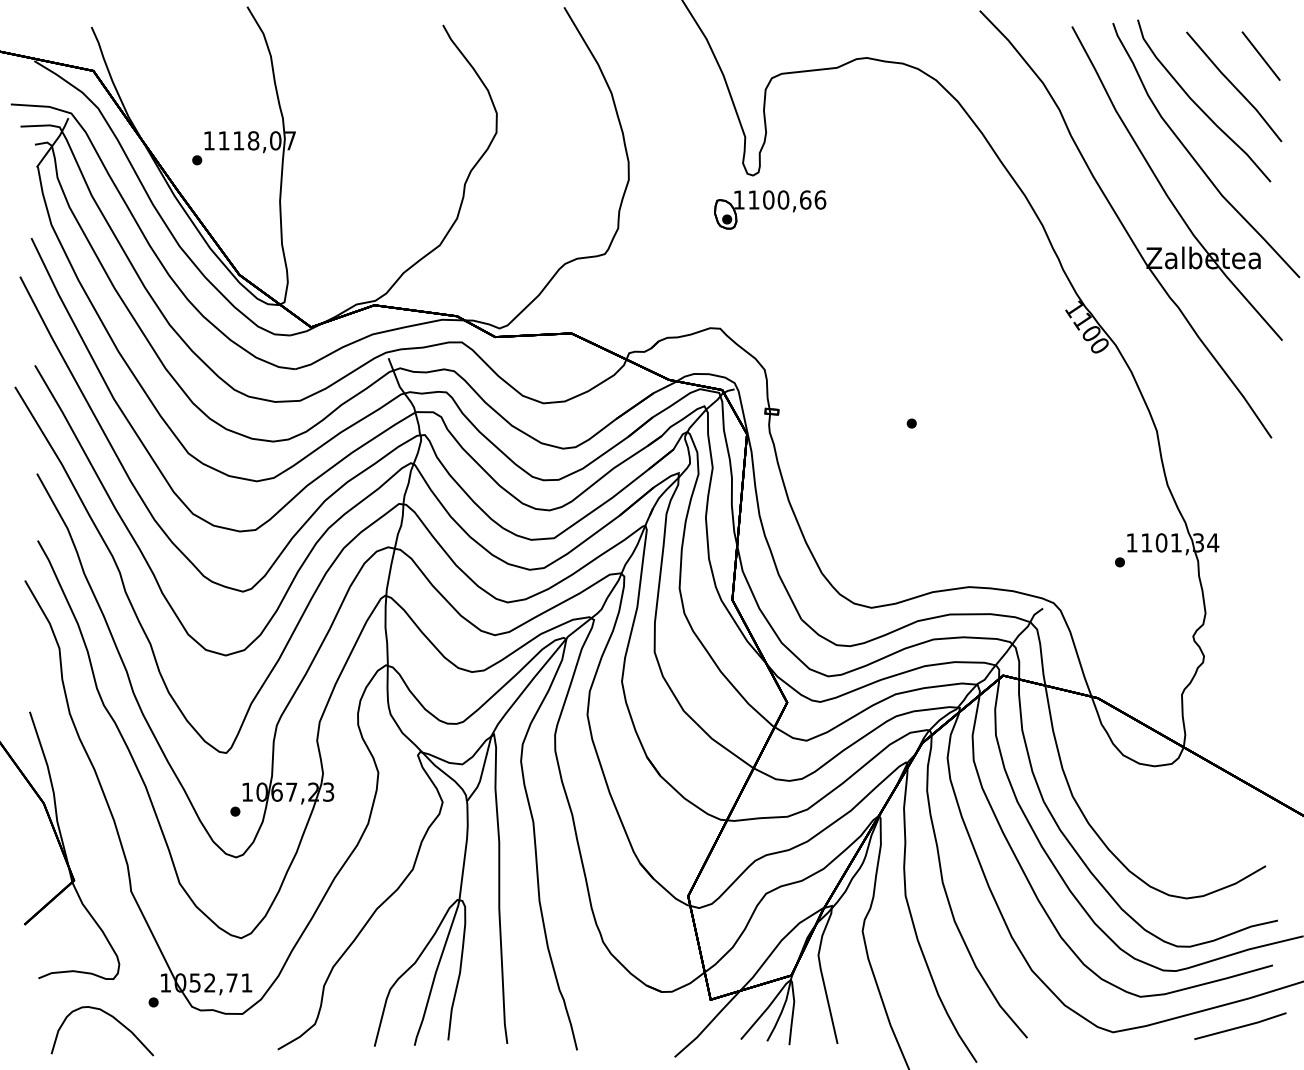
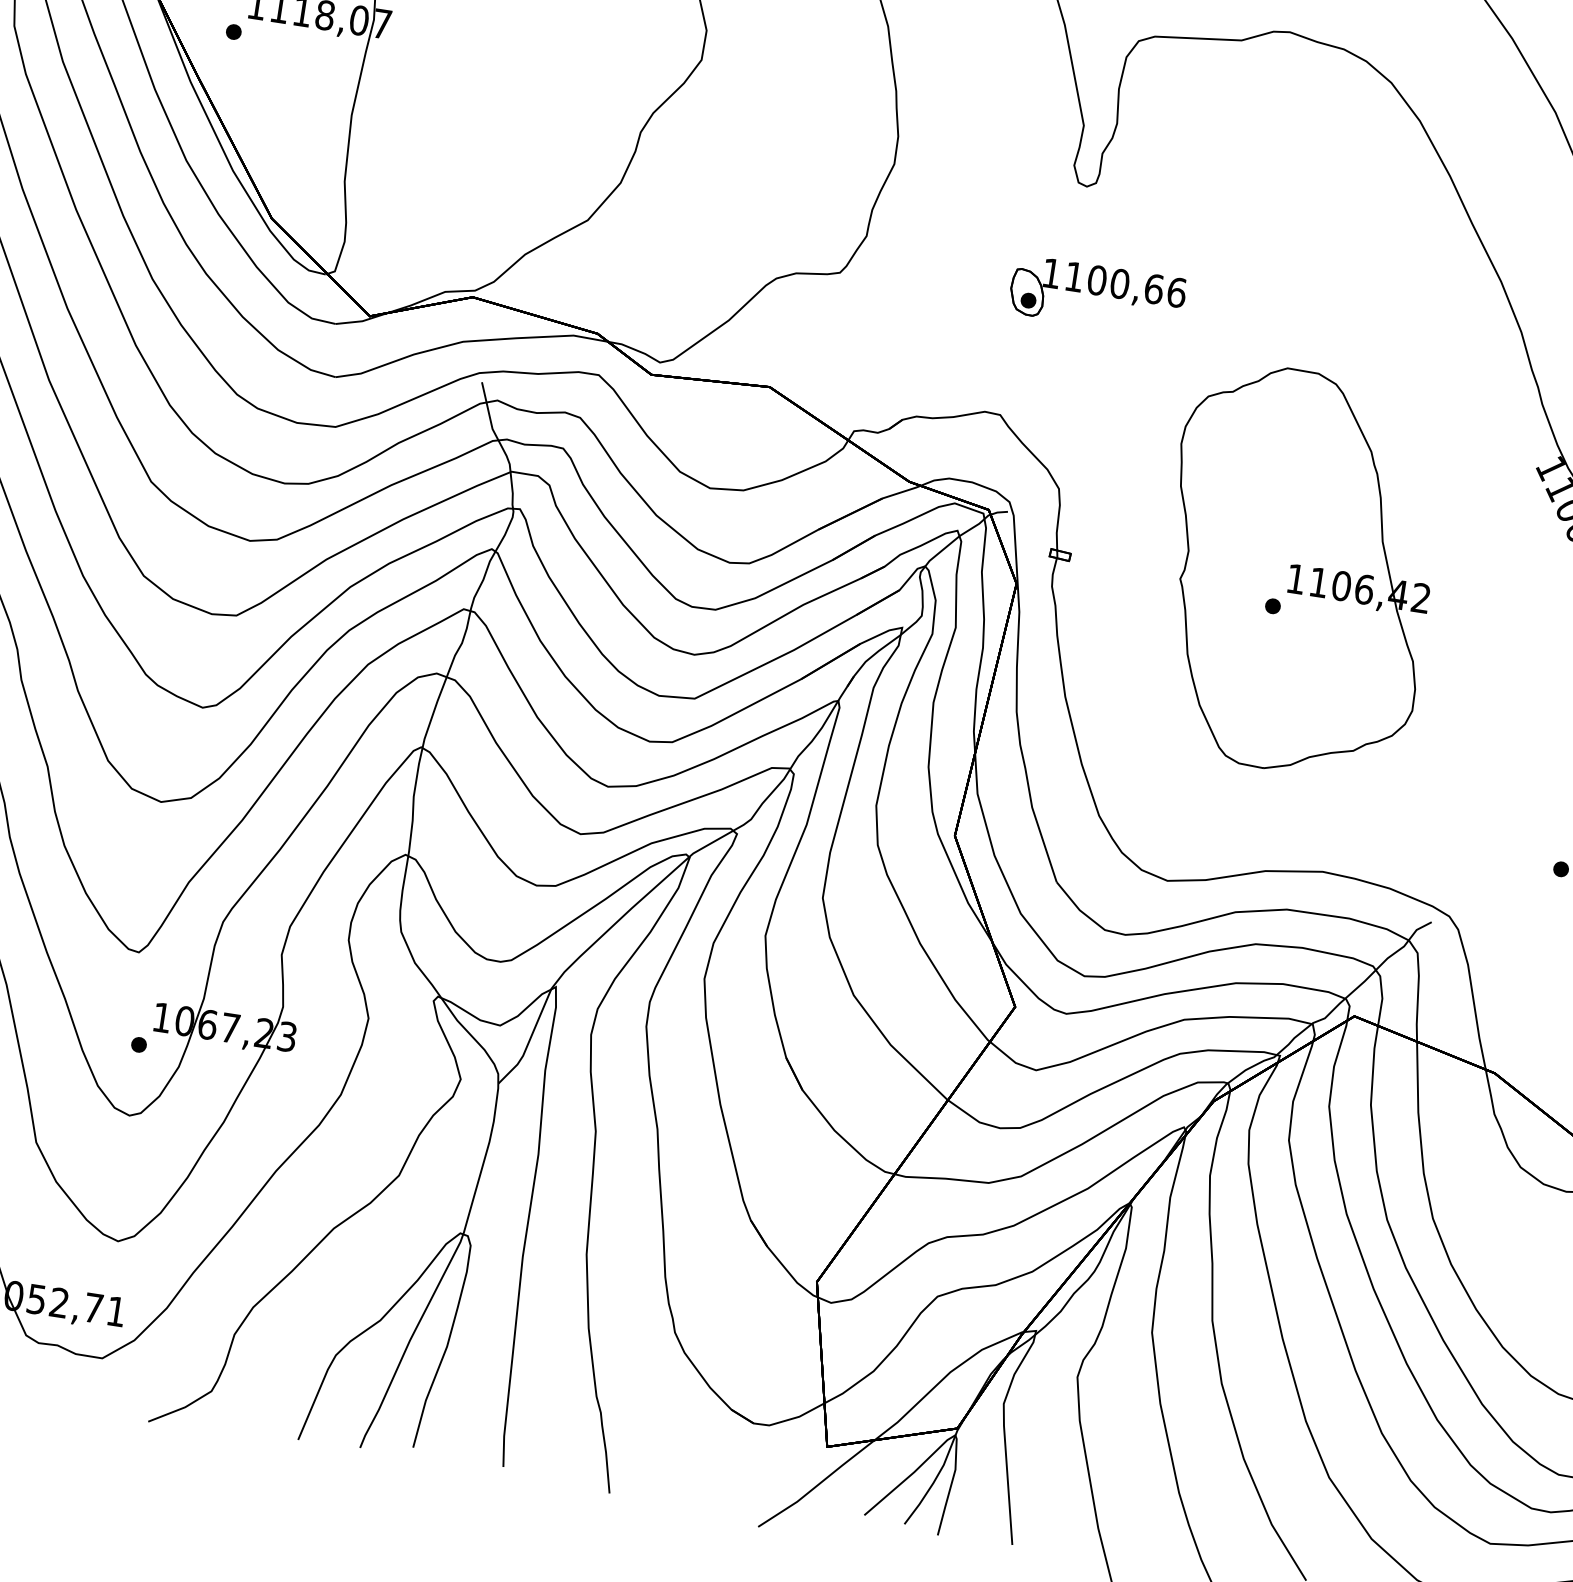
part: (770, 209) -> (1097, 295), moved
part: (924, 398) -> (1298, 570), added

